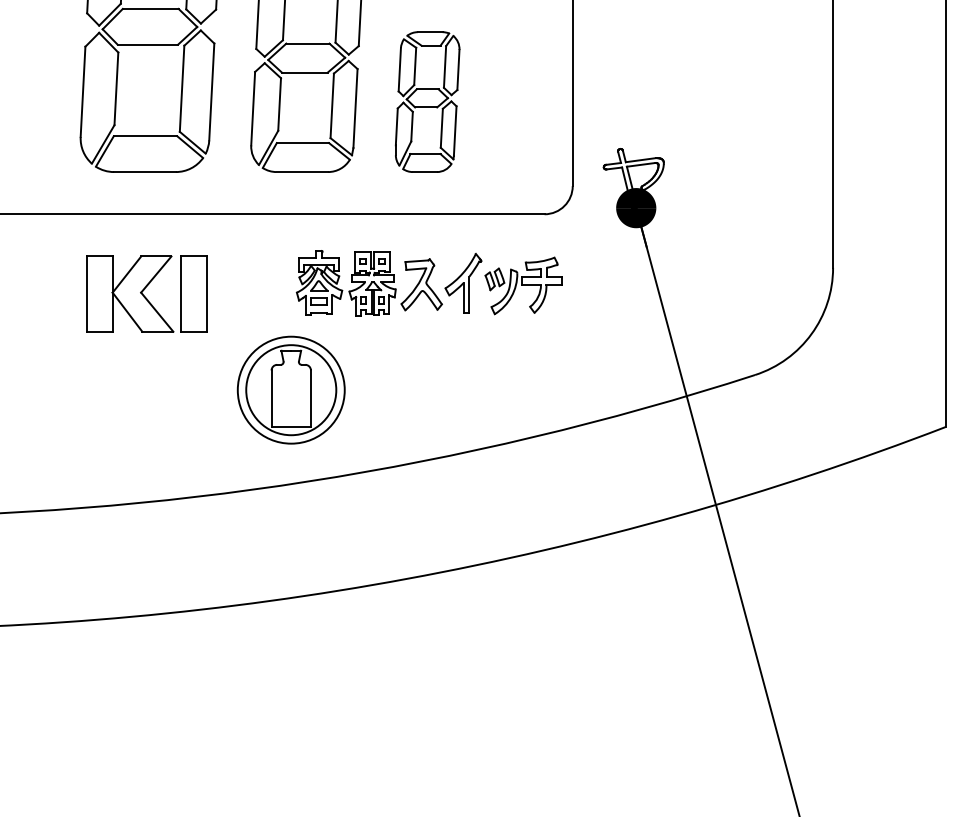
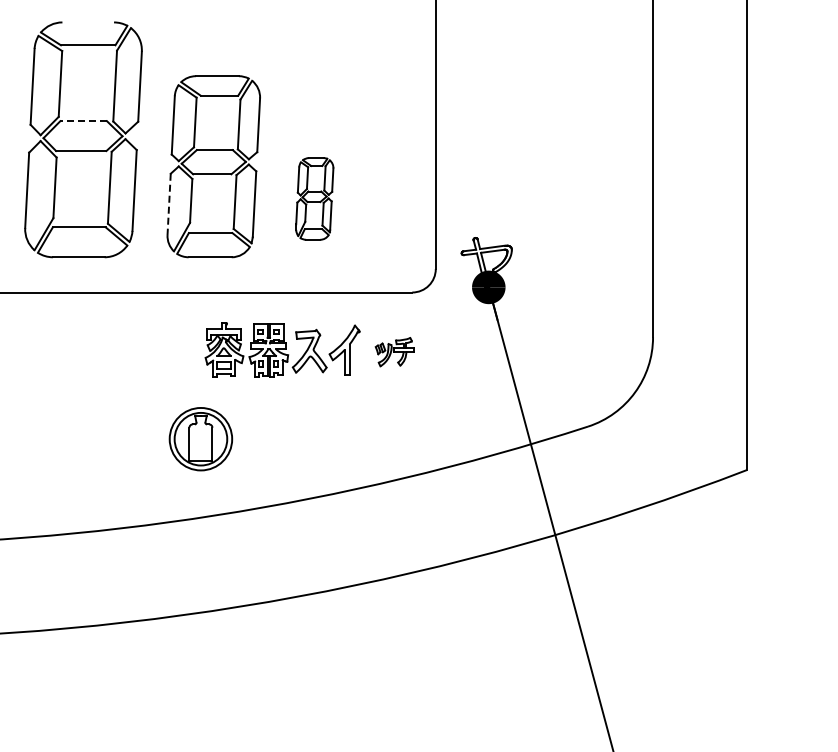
line: (150, 9) -> (83, 121), solid -> dashed
part: (427, 101) -> (314, 198), size x0.7
line: (253, 108) -> (169, 204), solid -> dashed
part: (523, 284) -> (394, 351), size x0.6
part: (146, 293) -> (80, 358), removed
part: (290, 389) -> (200, 438), size x0.7

